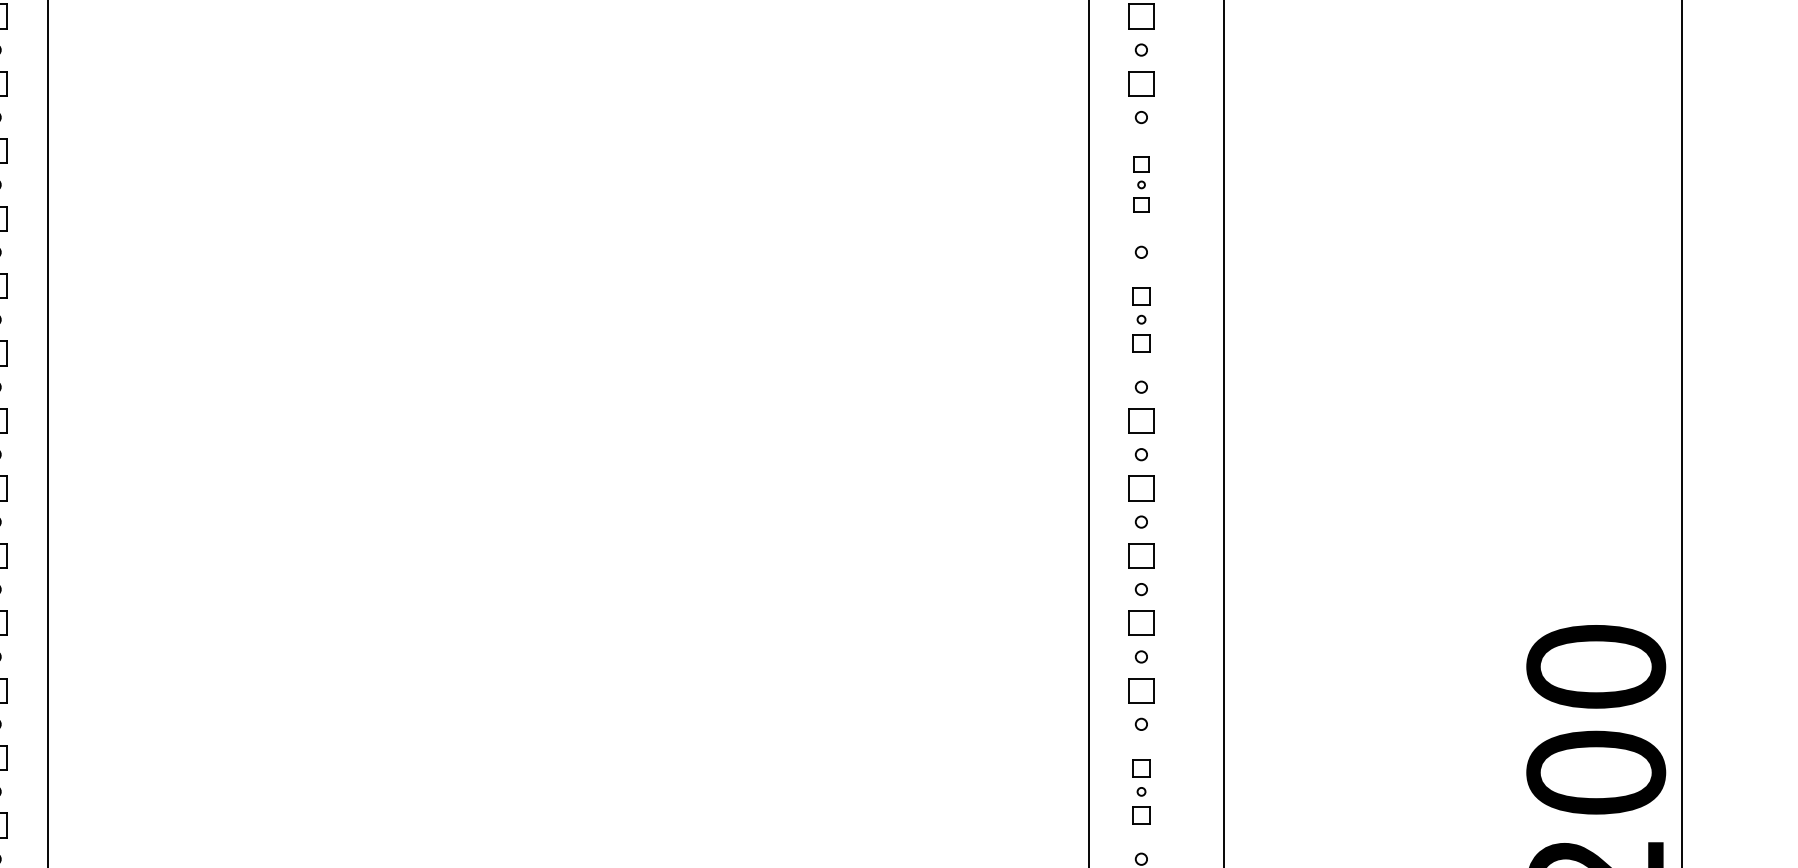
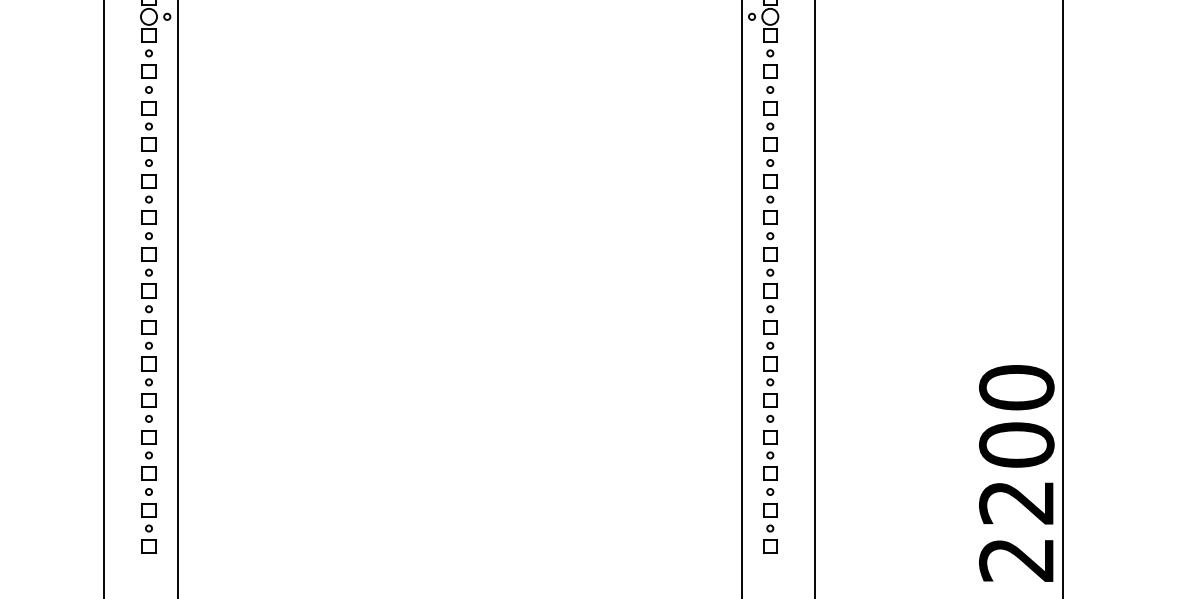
part: (1141, 184) -> (770, 126), size x1.67
part: (1141, 319) -> (770, 199), size x1.43
part: (1141, 791) -> (770, 455), size x1.43

